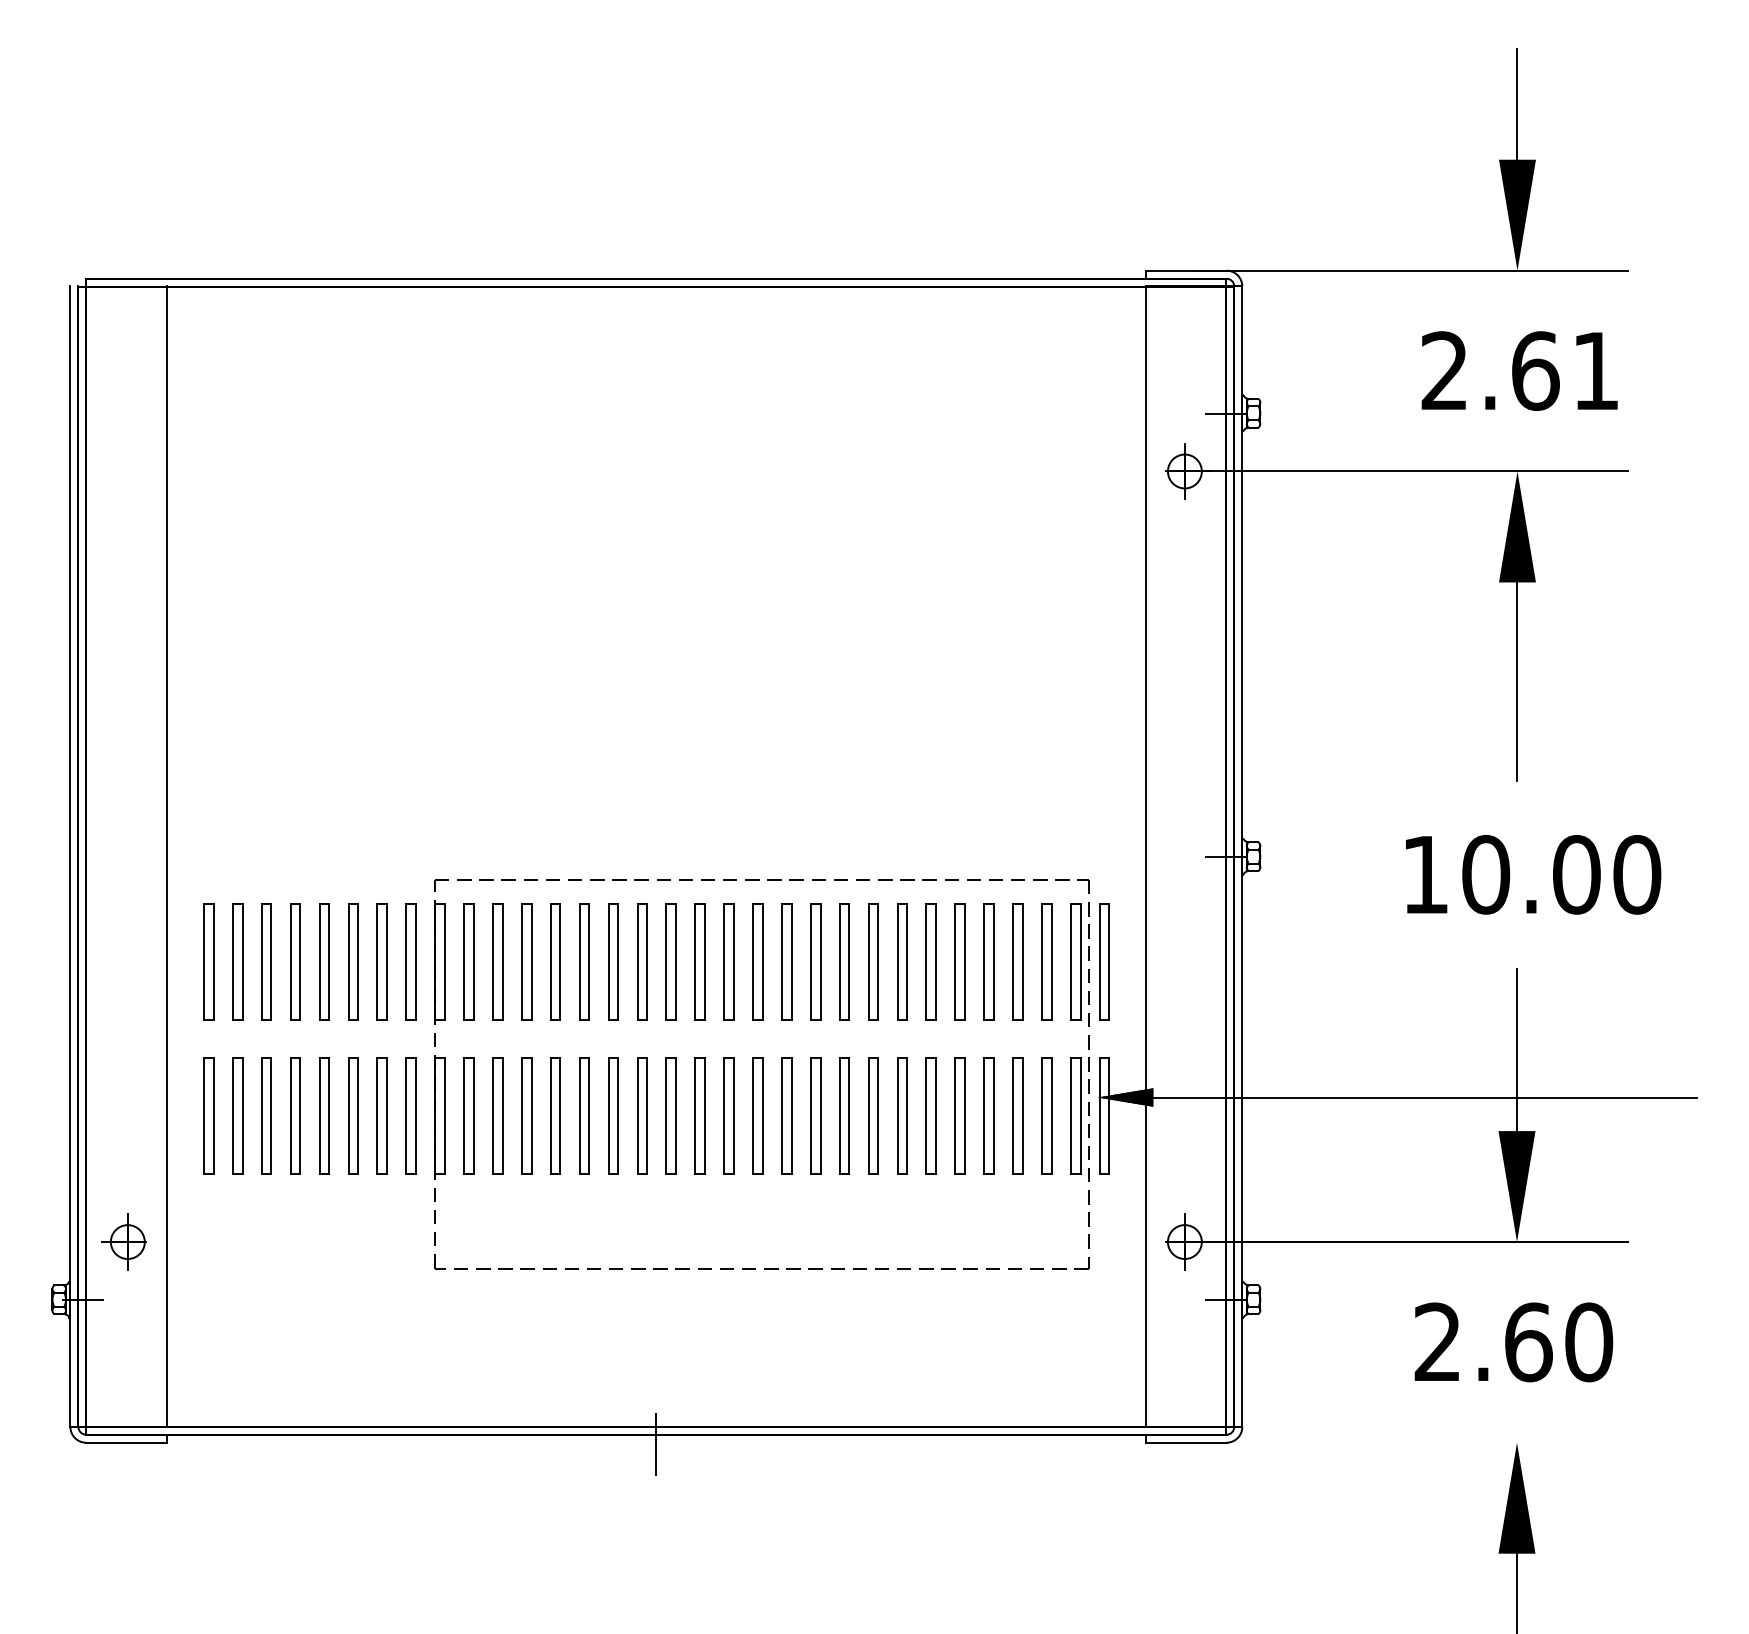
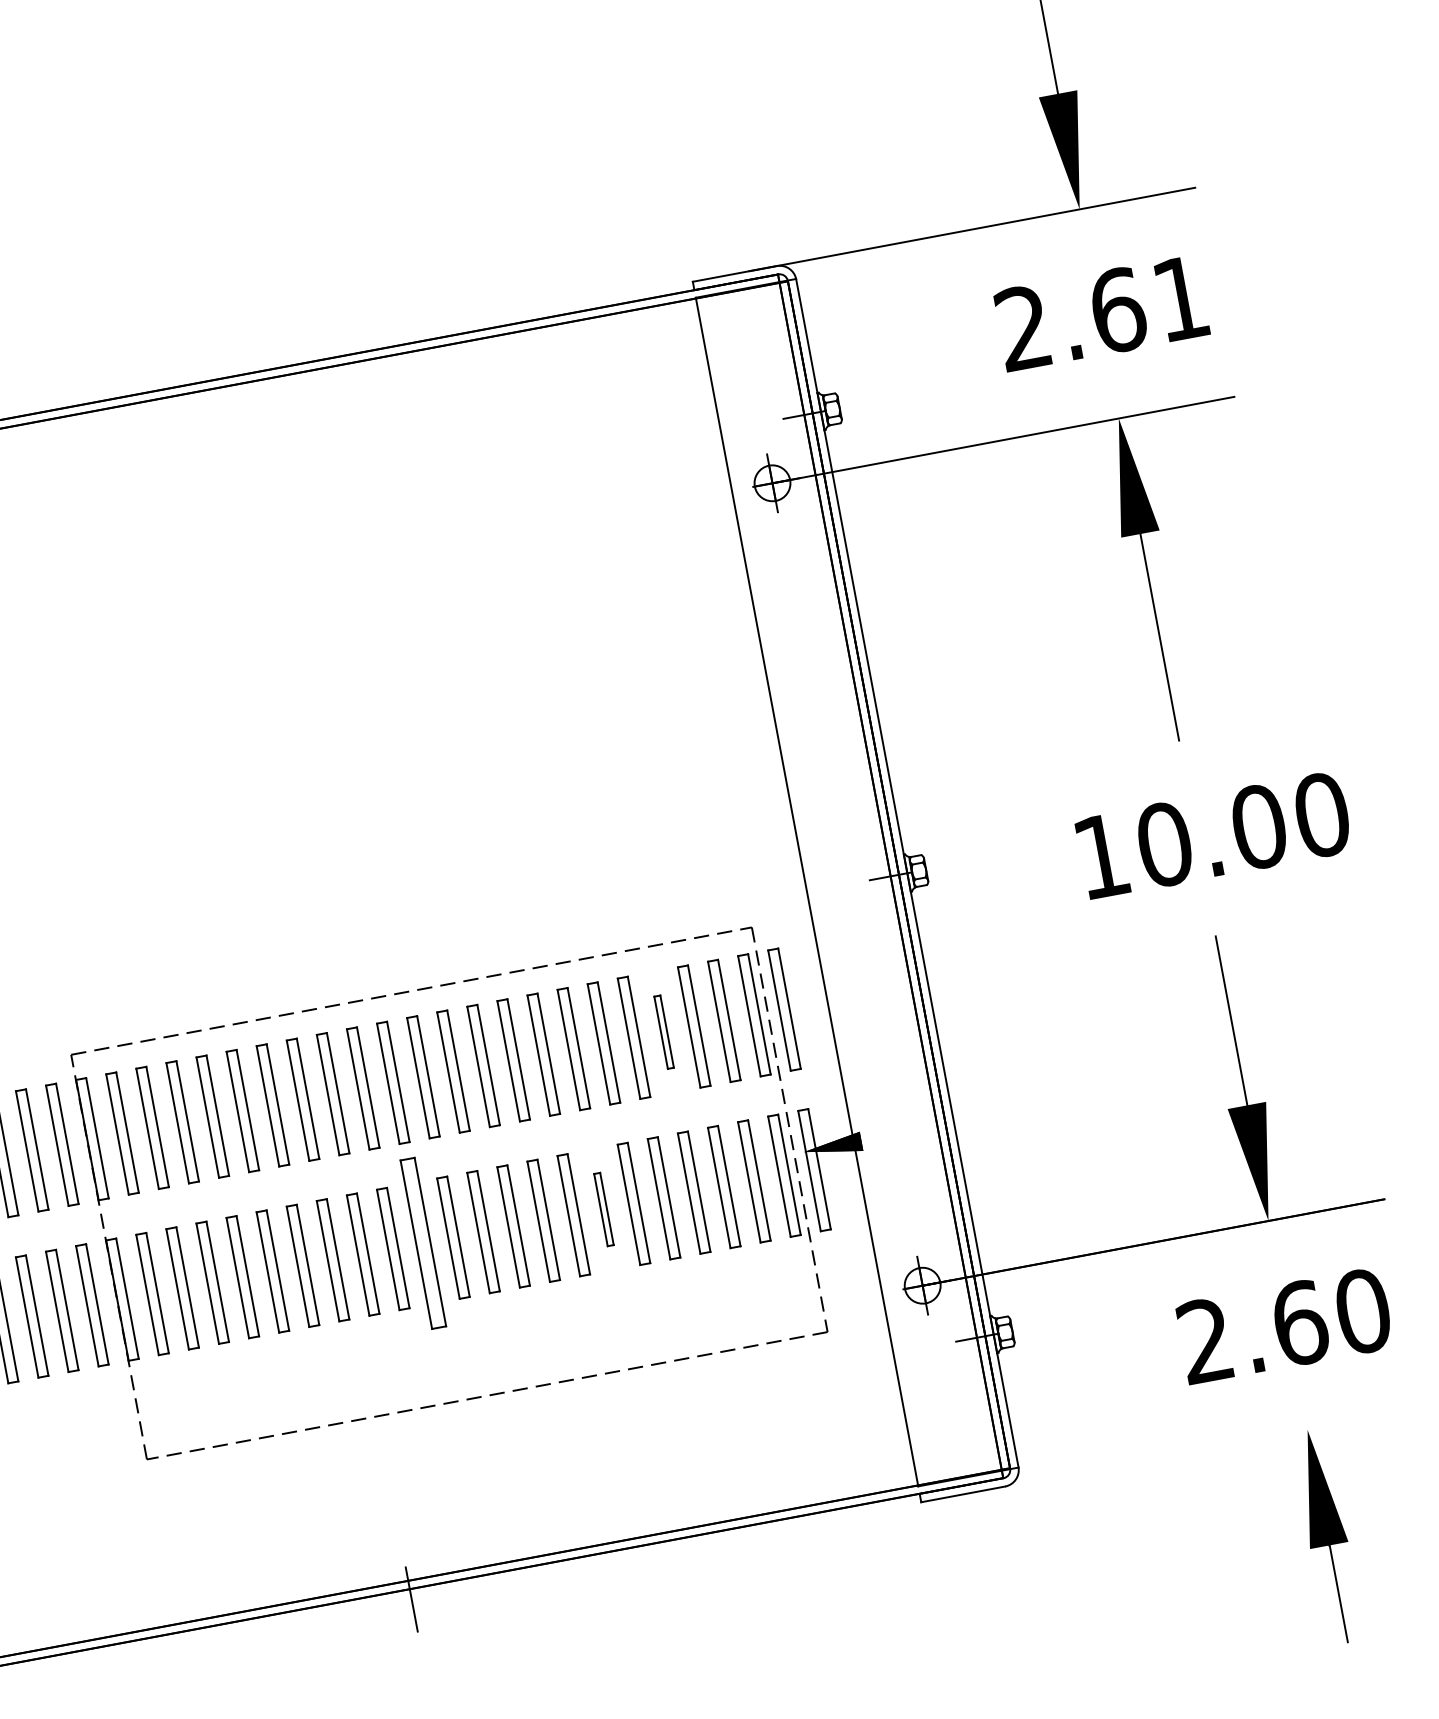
part: (988, 961) -> (663, 1031), size x0.6
line: (1424, 1097) -> (1144, 1088), removed
part: (728, 1115) -> (422, 1242), size x1.4
part: (902, 1115) -> (603, 1208), size x0.6

